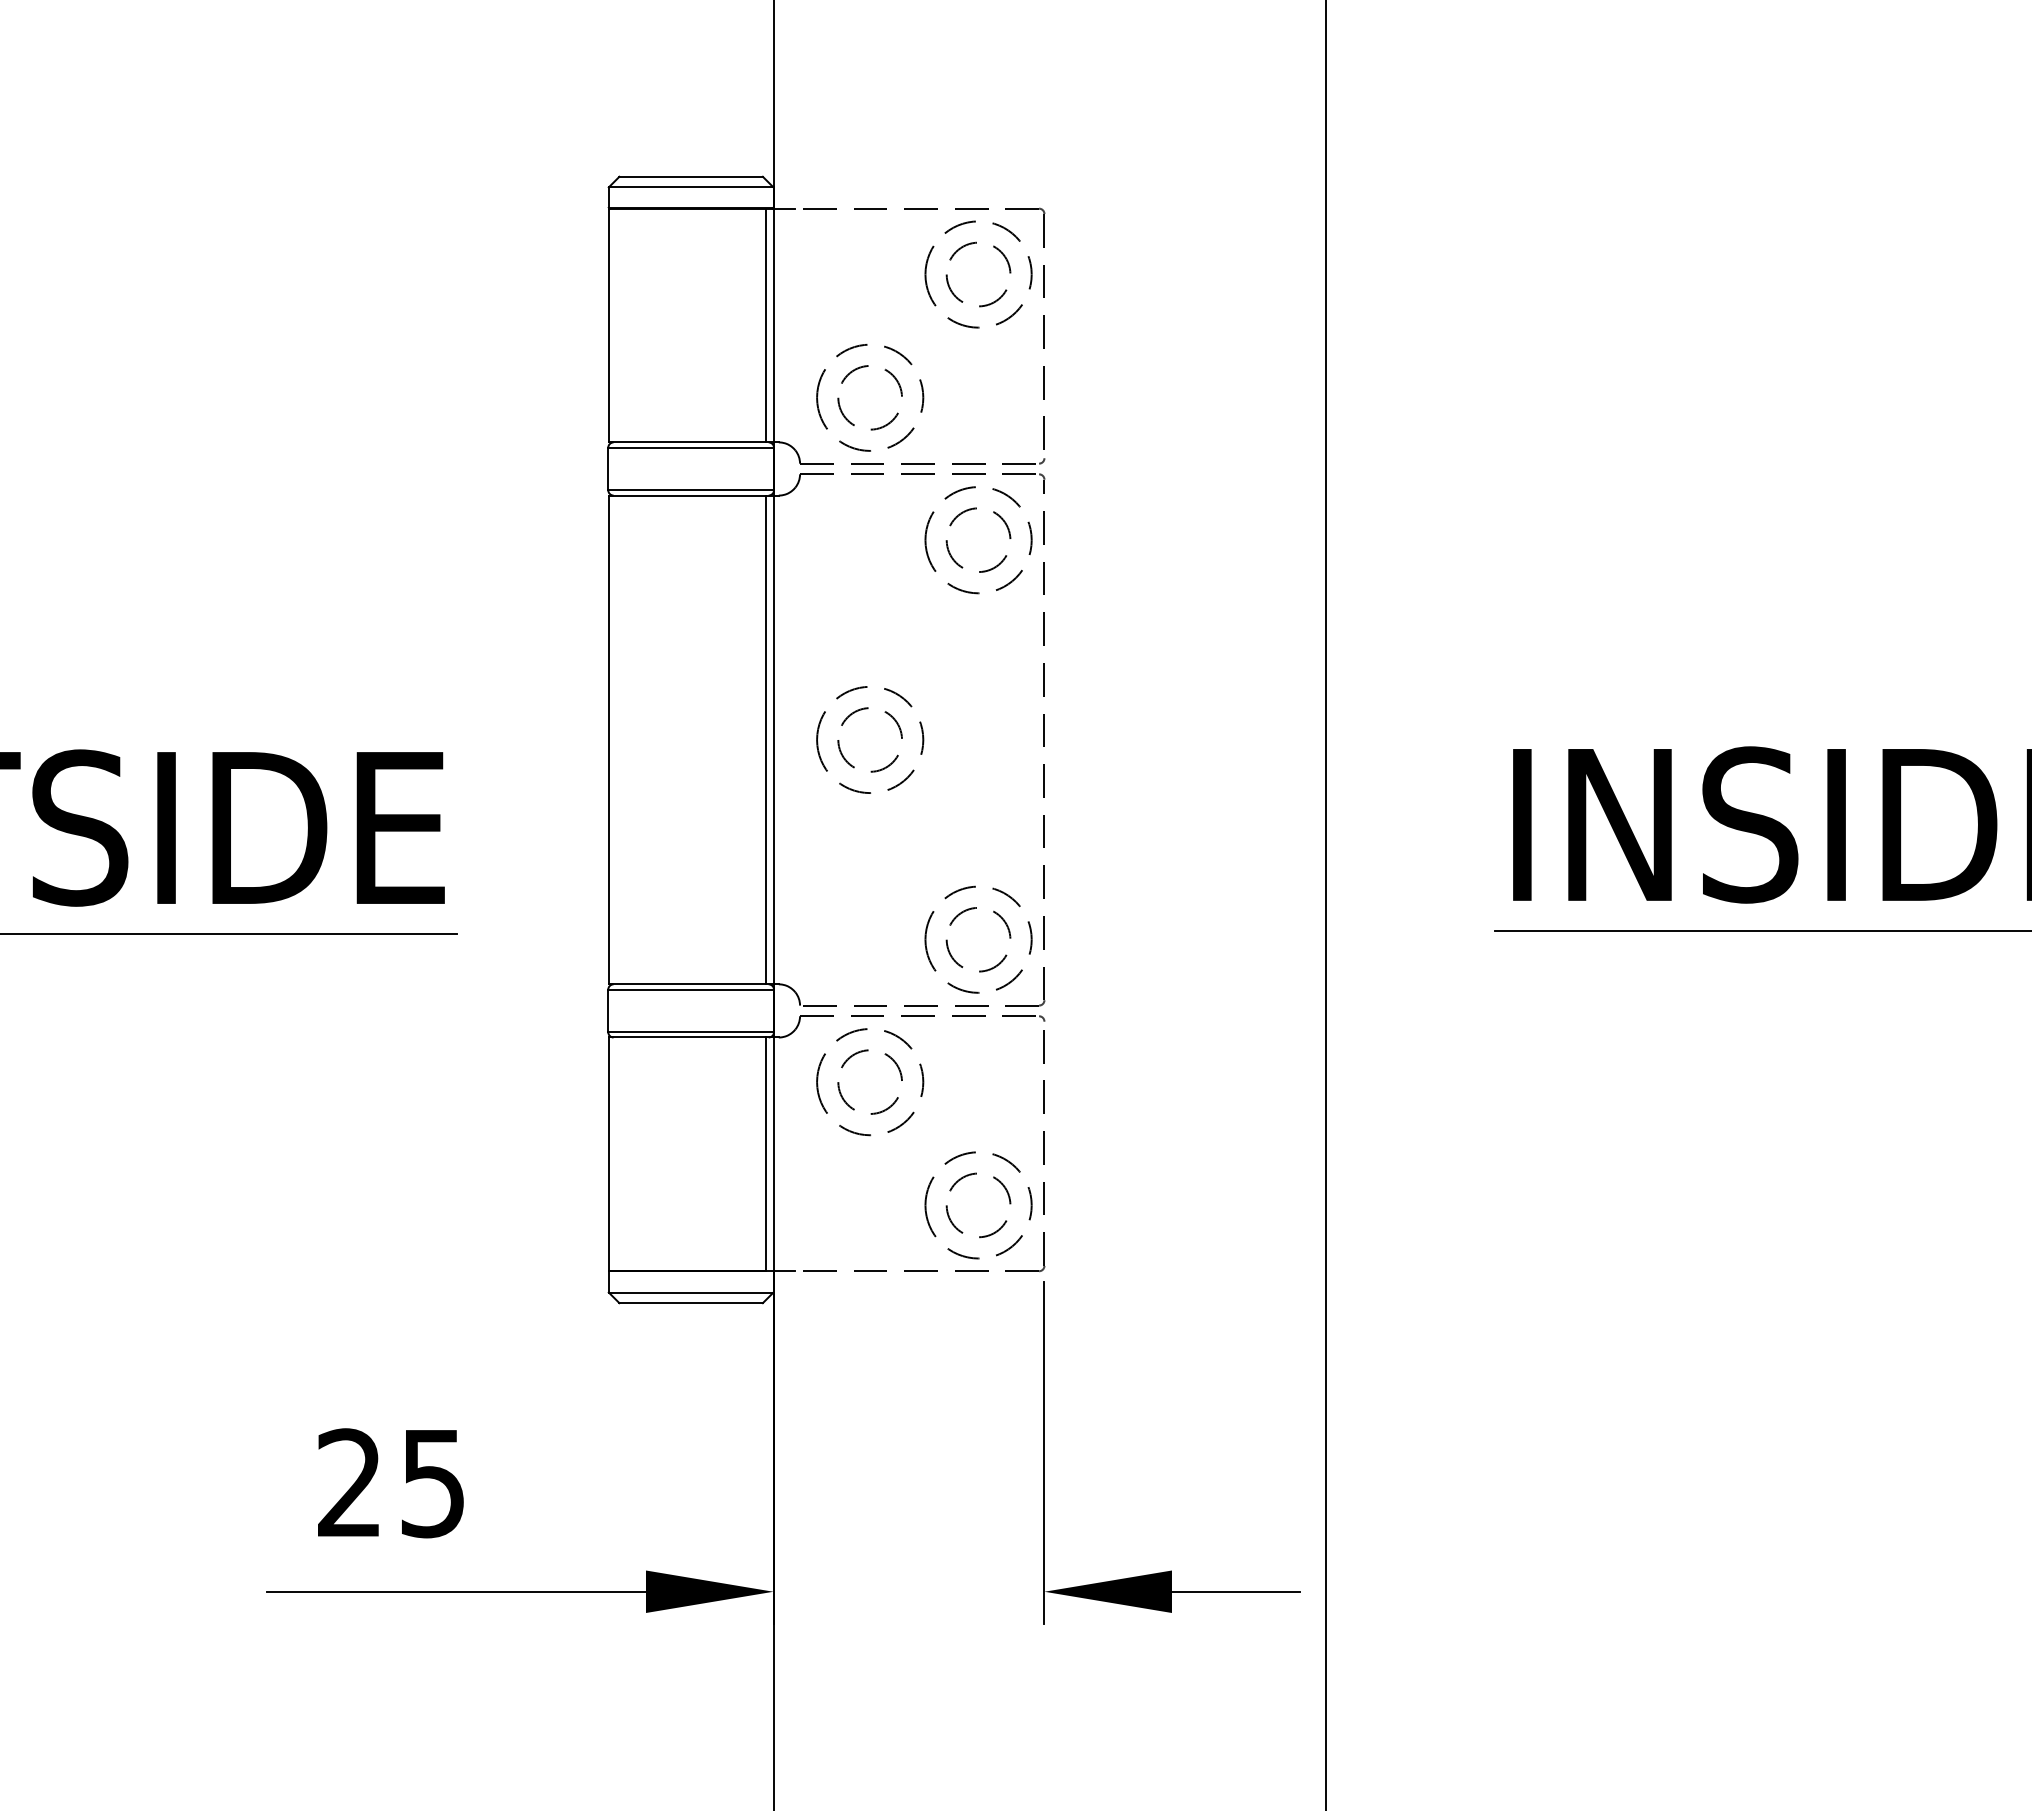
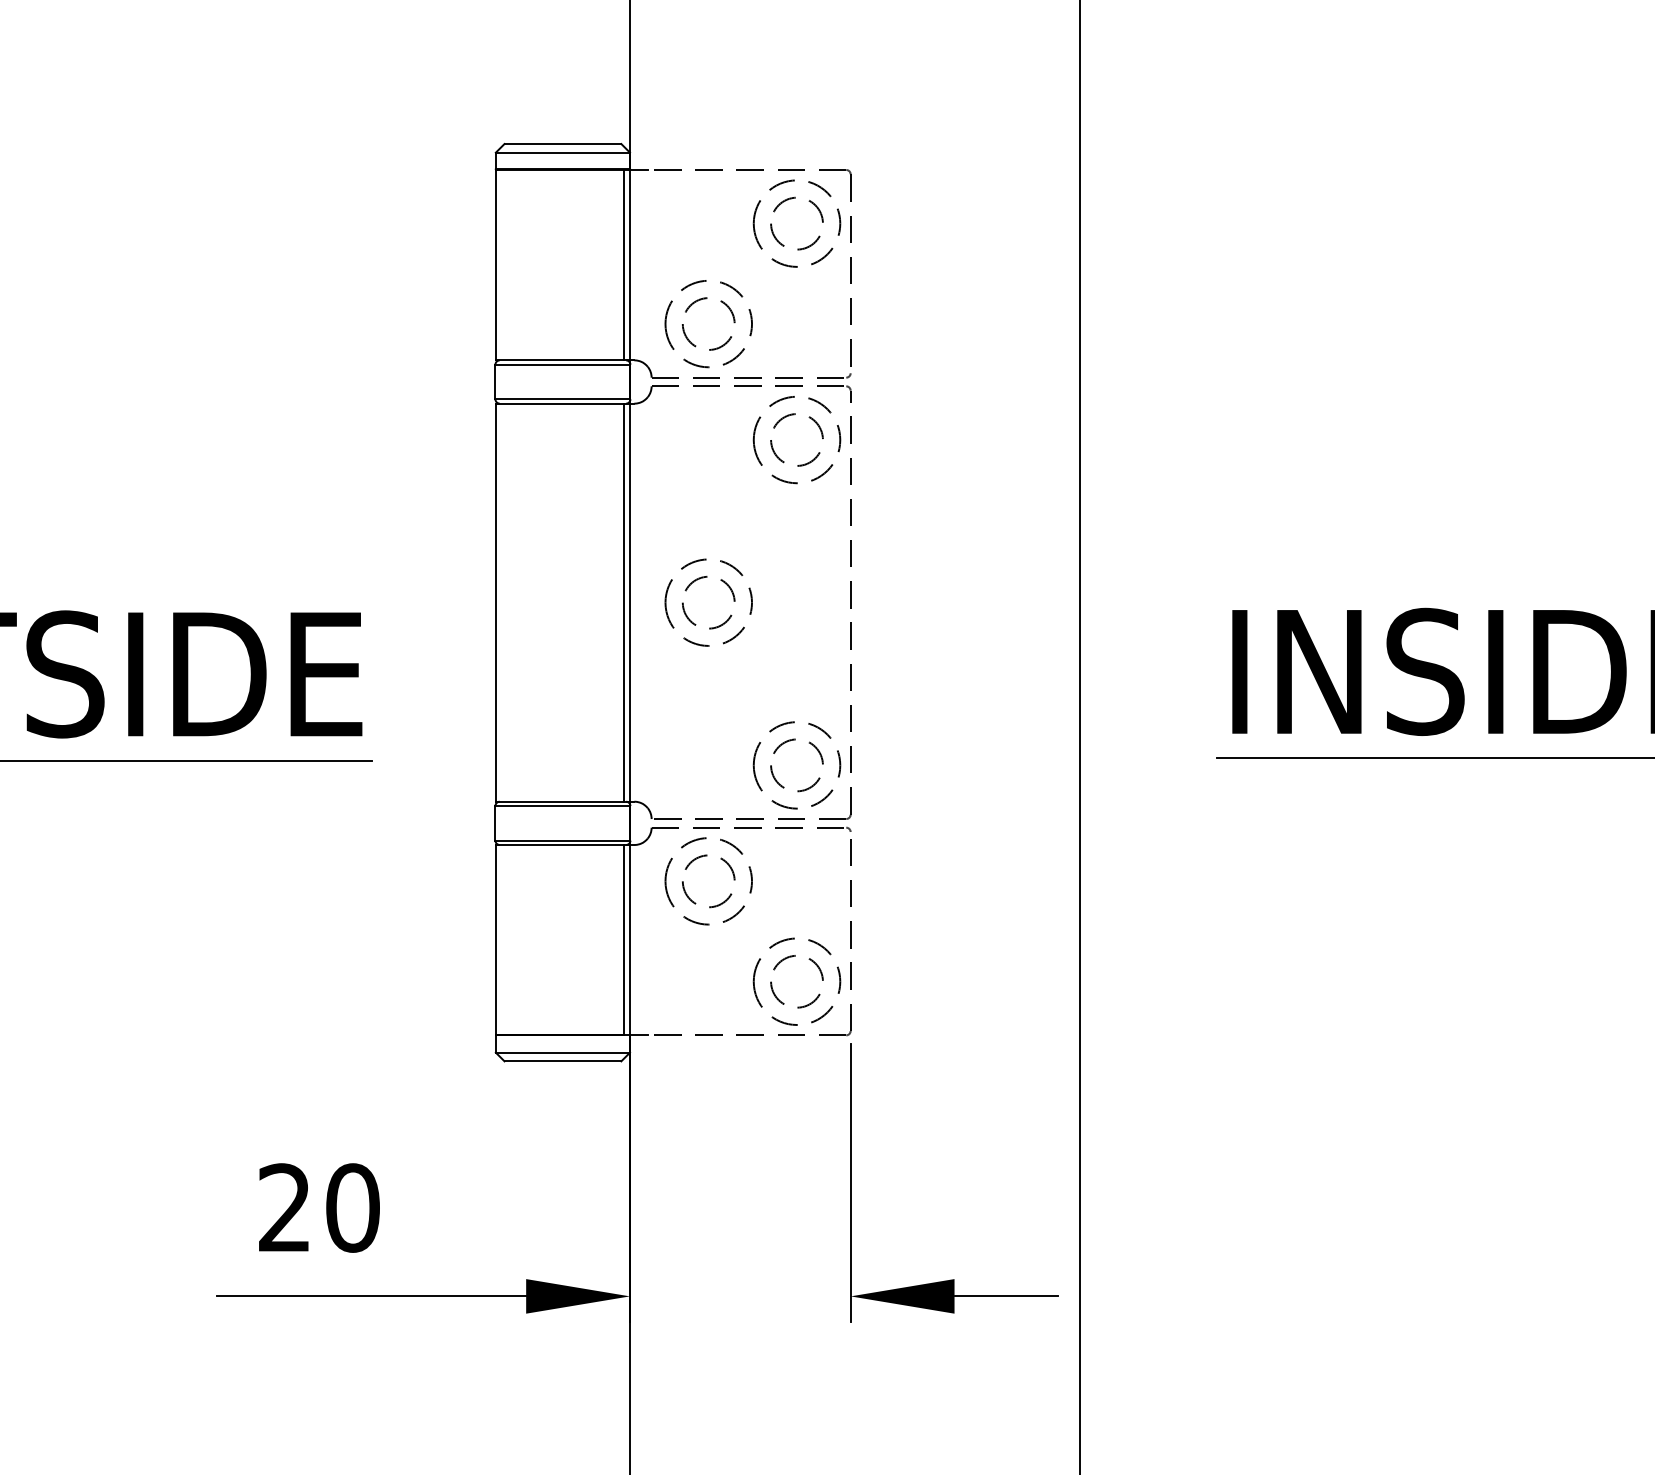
text: (433, 1483) -> (353, 1208), 25 -> 20

